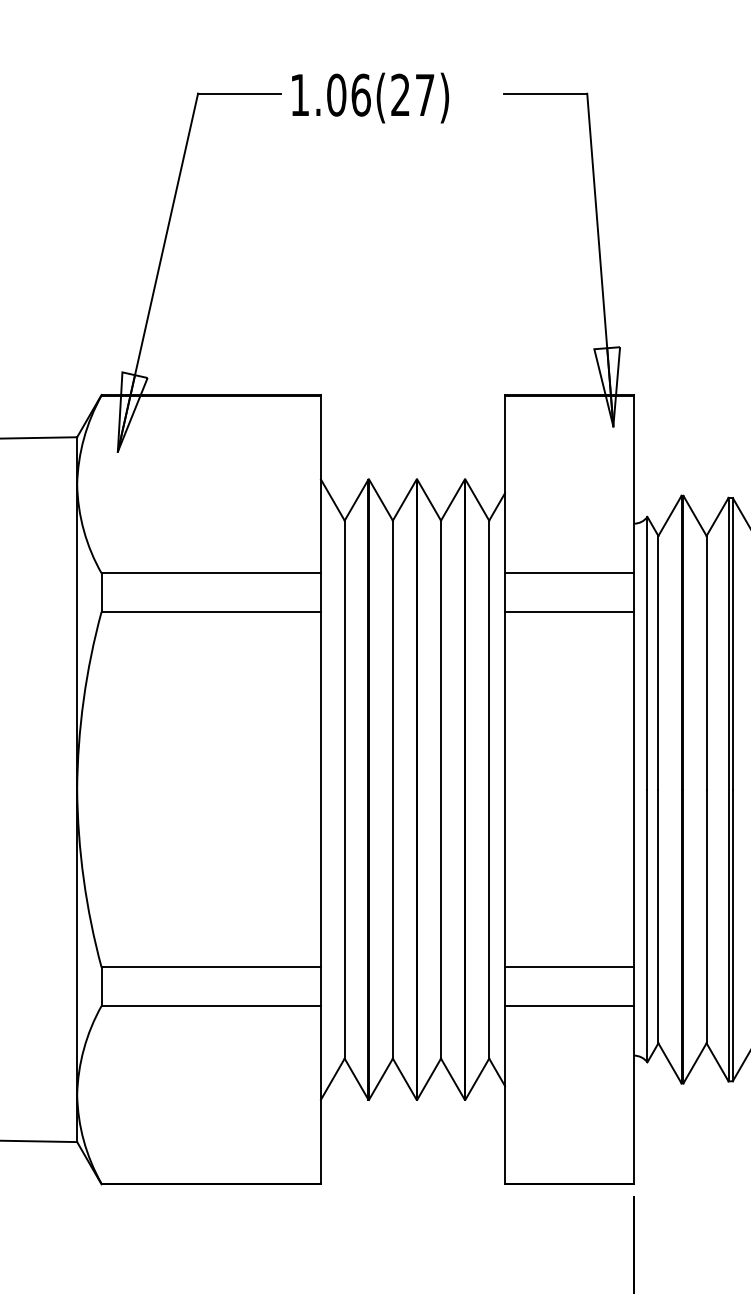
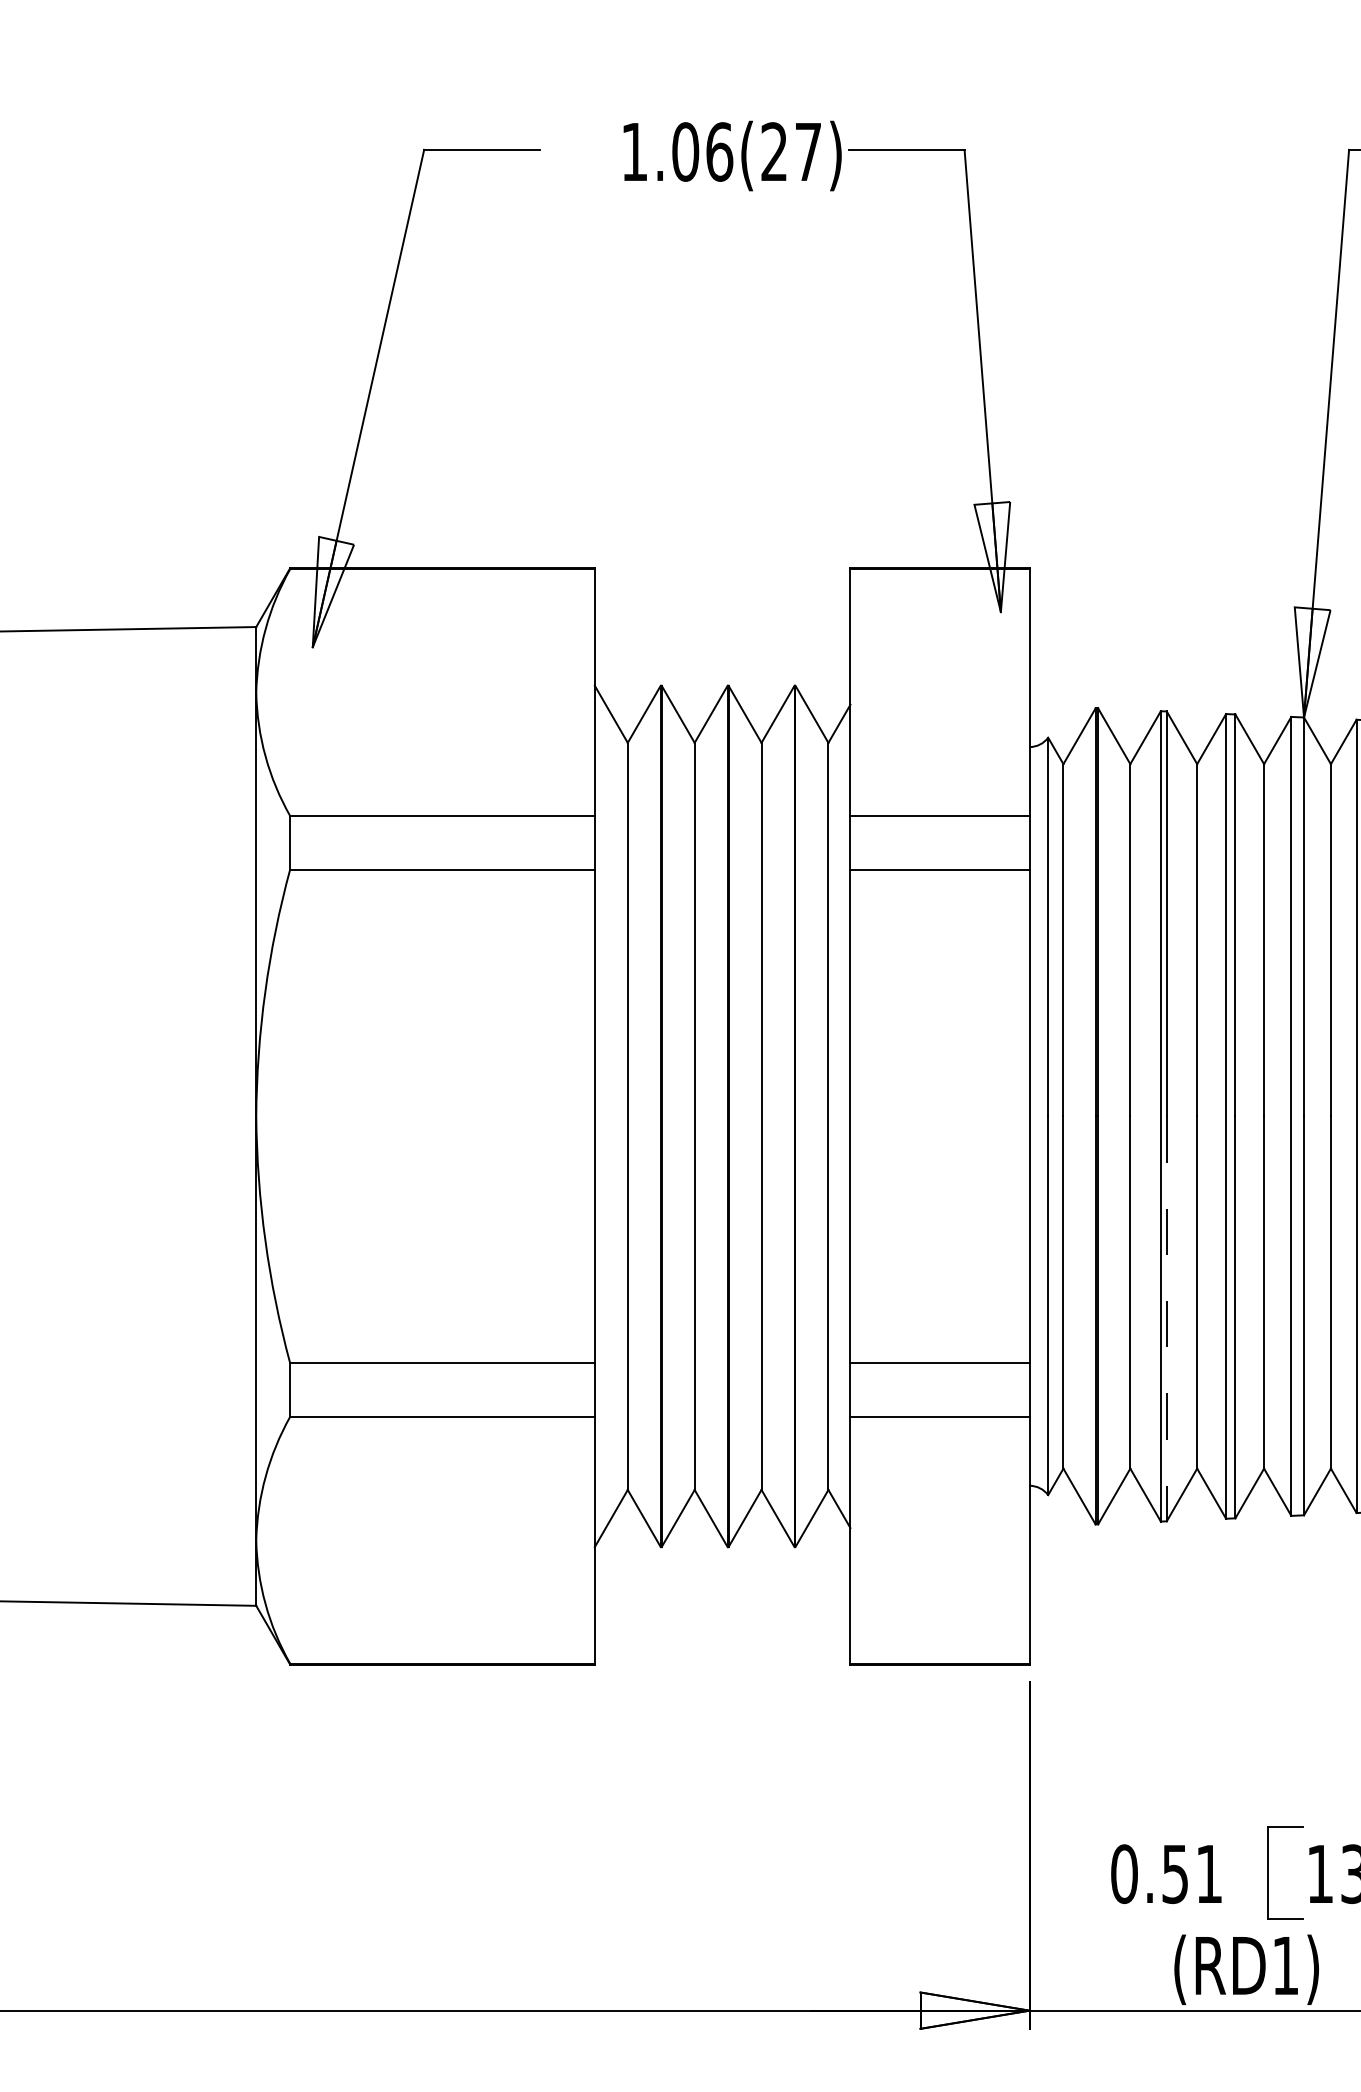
text: (370, 97) -> (732, 155), moved
line: (732, 935) -> (1166, 1319), solid -> dashed

